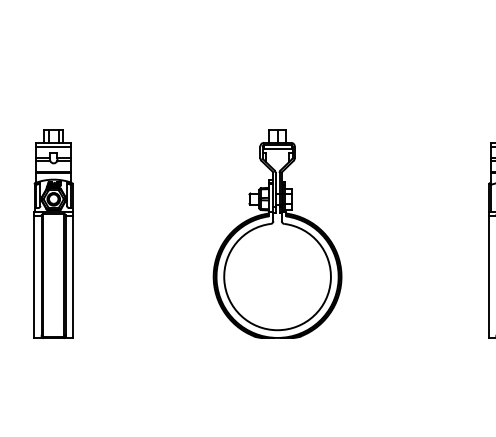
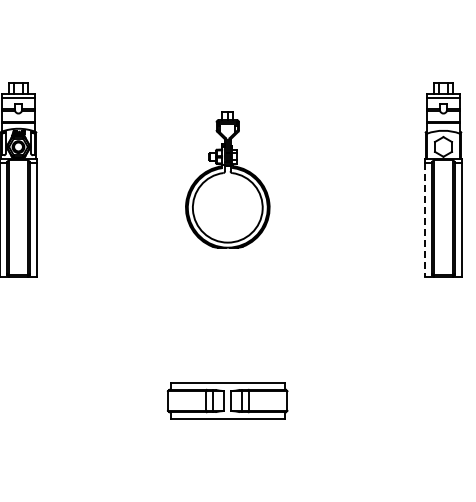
part: (277, 233) -> (227, 179), size x0.7
line: (489, 276) -> (425, 219), solid -> dashed

